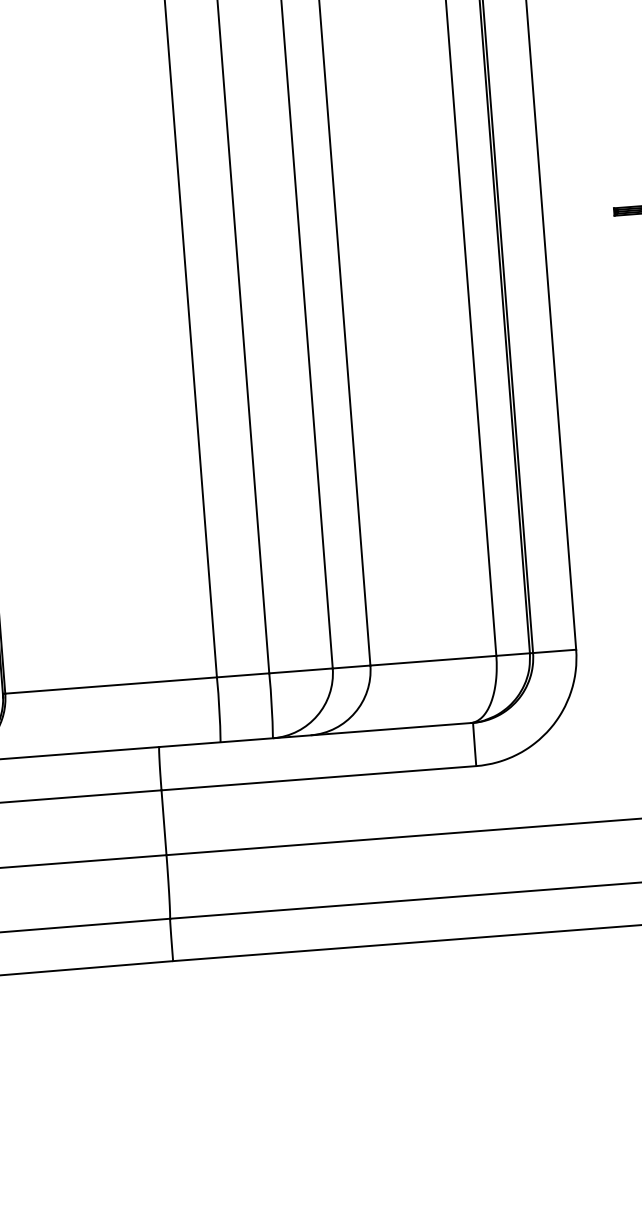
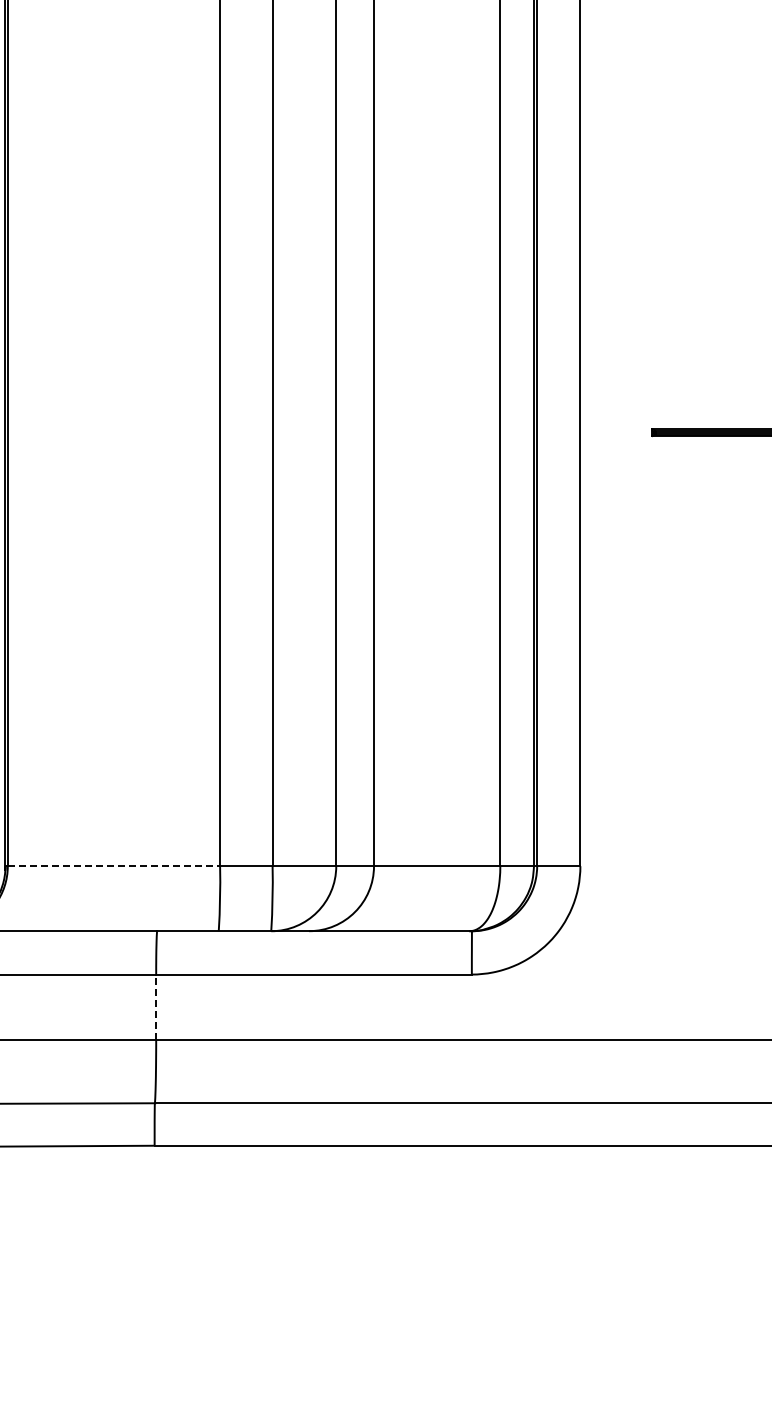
line: (111, 685) -> (114, 866), solid -> dashed
line: (164, 823) -> (156, 1007), solid -> dashed

